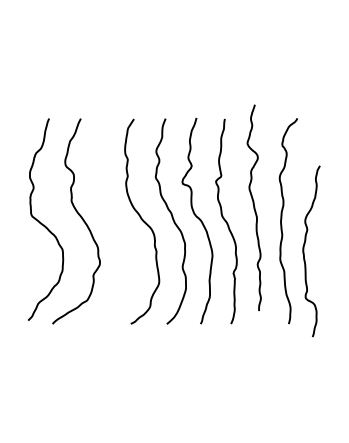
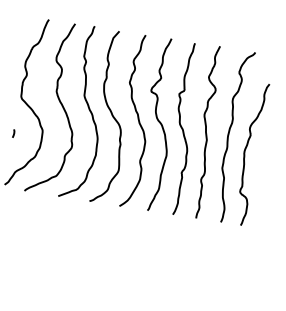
curve: (253, 207) -> (205, 131), moved
curve: (114, 219) -> (89, 112), added
curve: (304, 251) -> (245, 153), moved
curve: (29, 258) -> (13, 133), added

